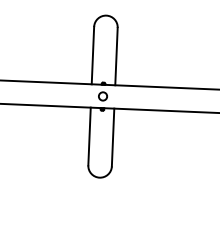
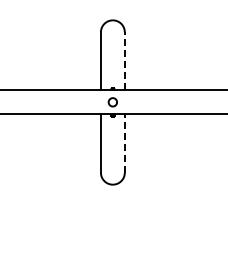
line: (116, 55) -> (124, 60), solid -> dashed
line: (112, 136) -> (124, 142), solid -> dashed

